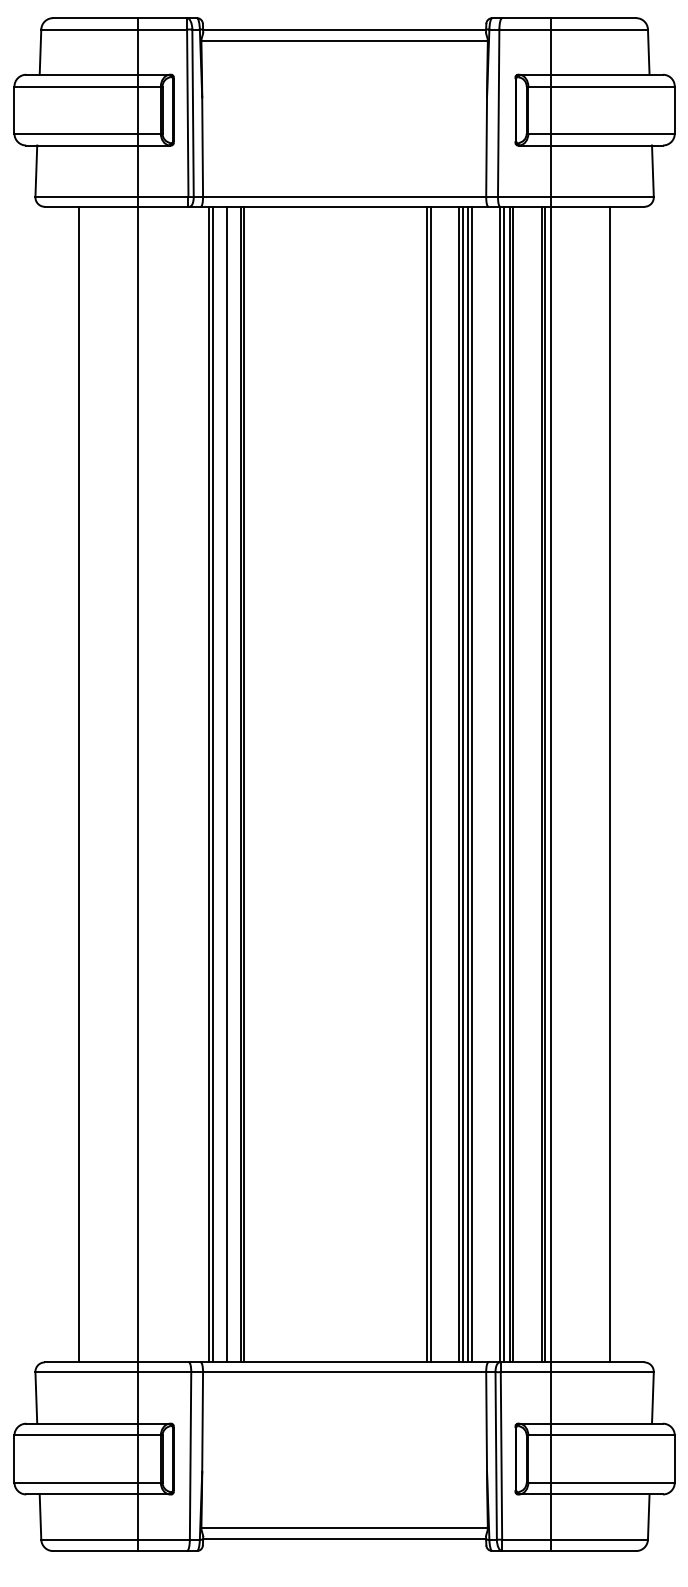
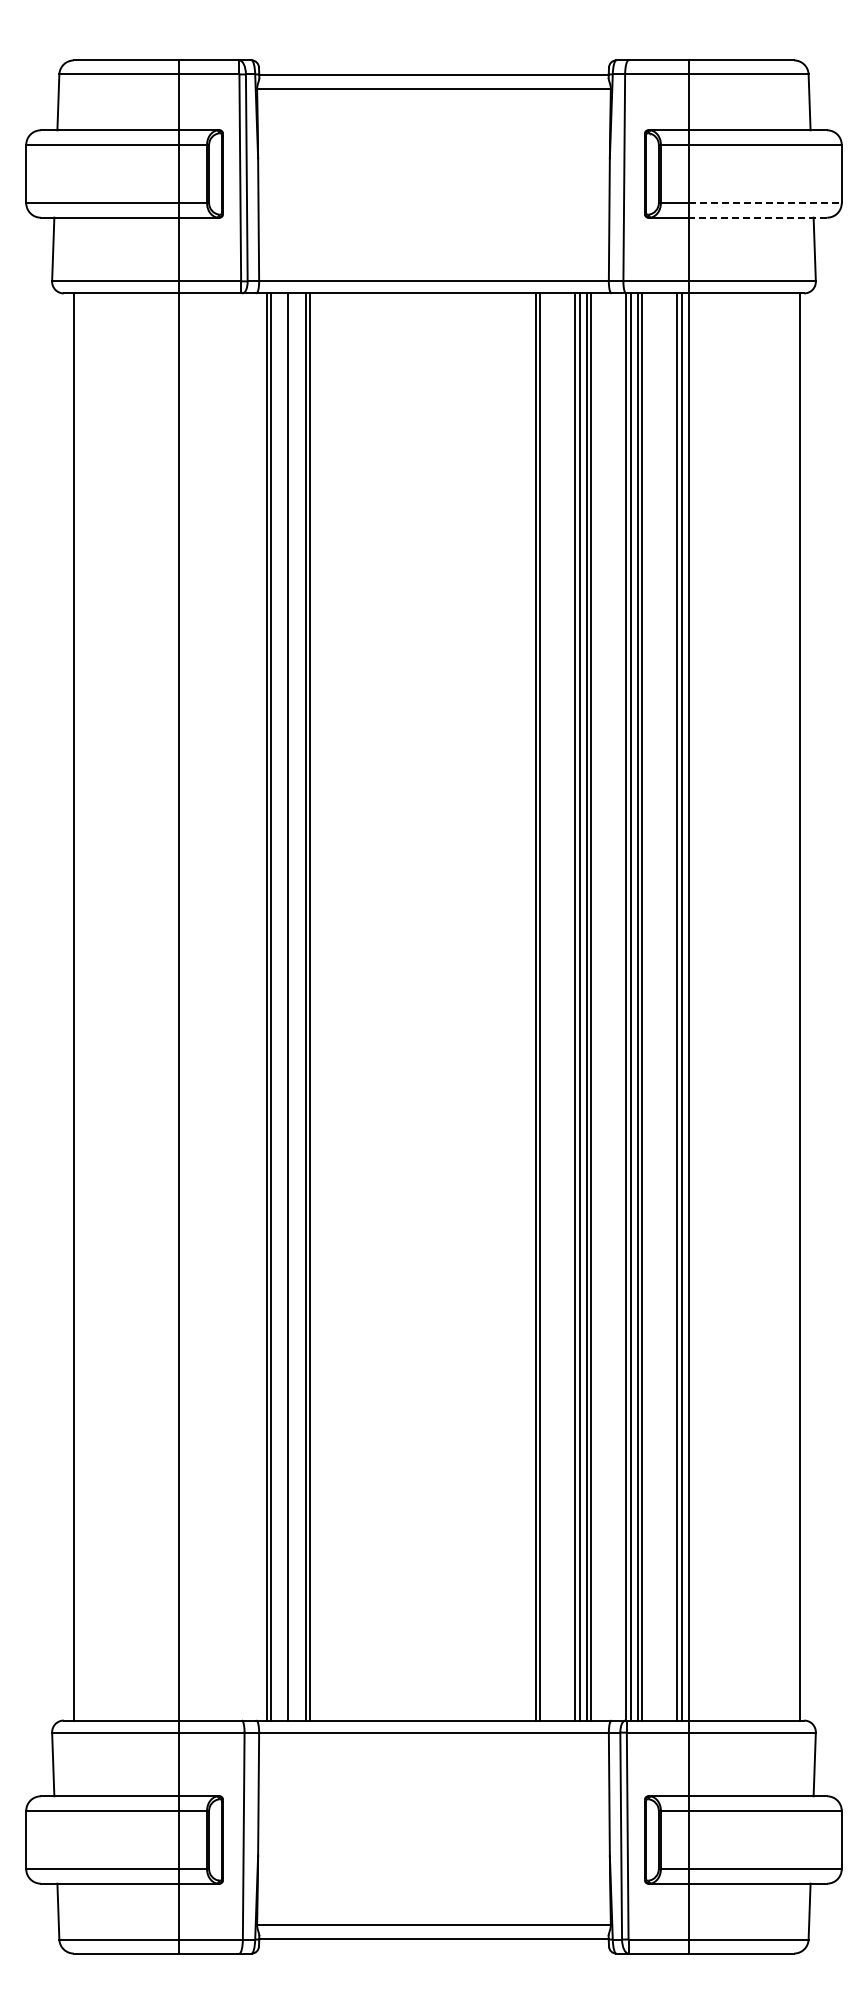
line: (613, 134) -> (765, 203), solid -> dashed
line: (606, 145) -> (757, 217), solid -> dashed
line: (79, 784) -> (74, 1006), moved
line: (609, 784) -> (799, 1006), moved

